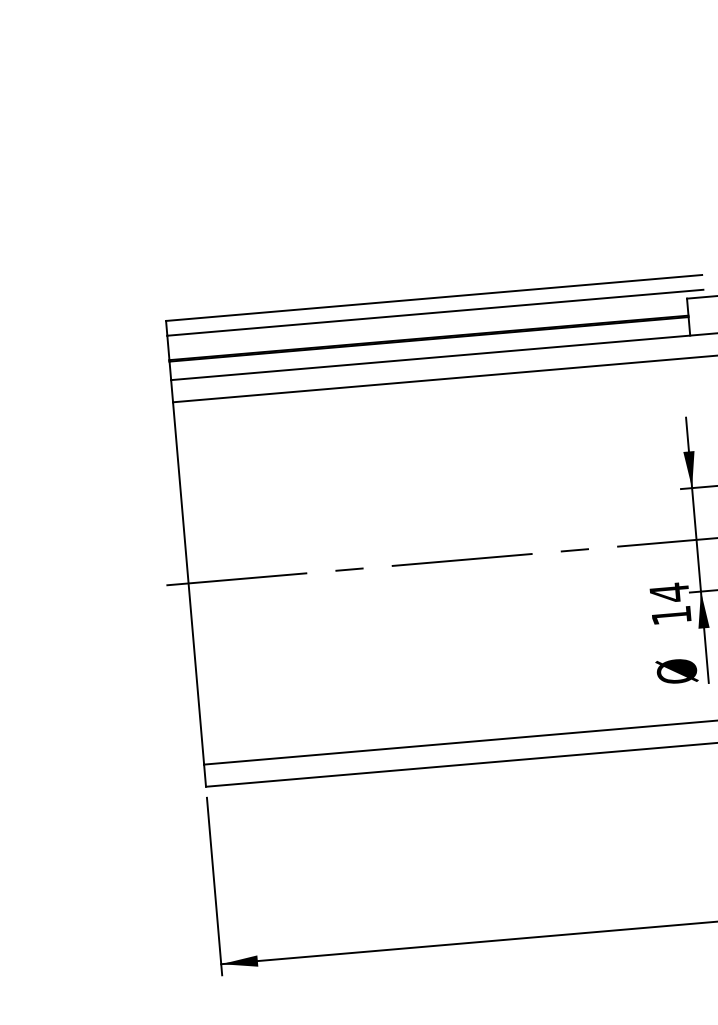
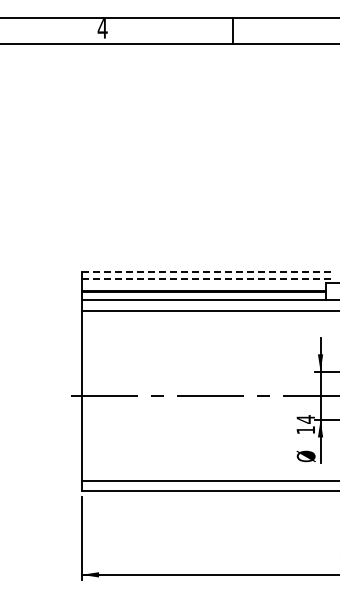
line: (433, 298) -> (207, 272), solid -> dashed
line: (434, 312) -> (207, 279), solid -> dashed

